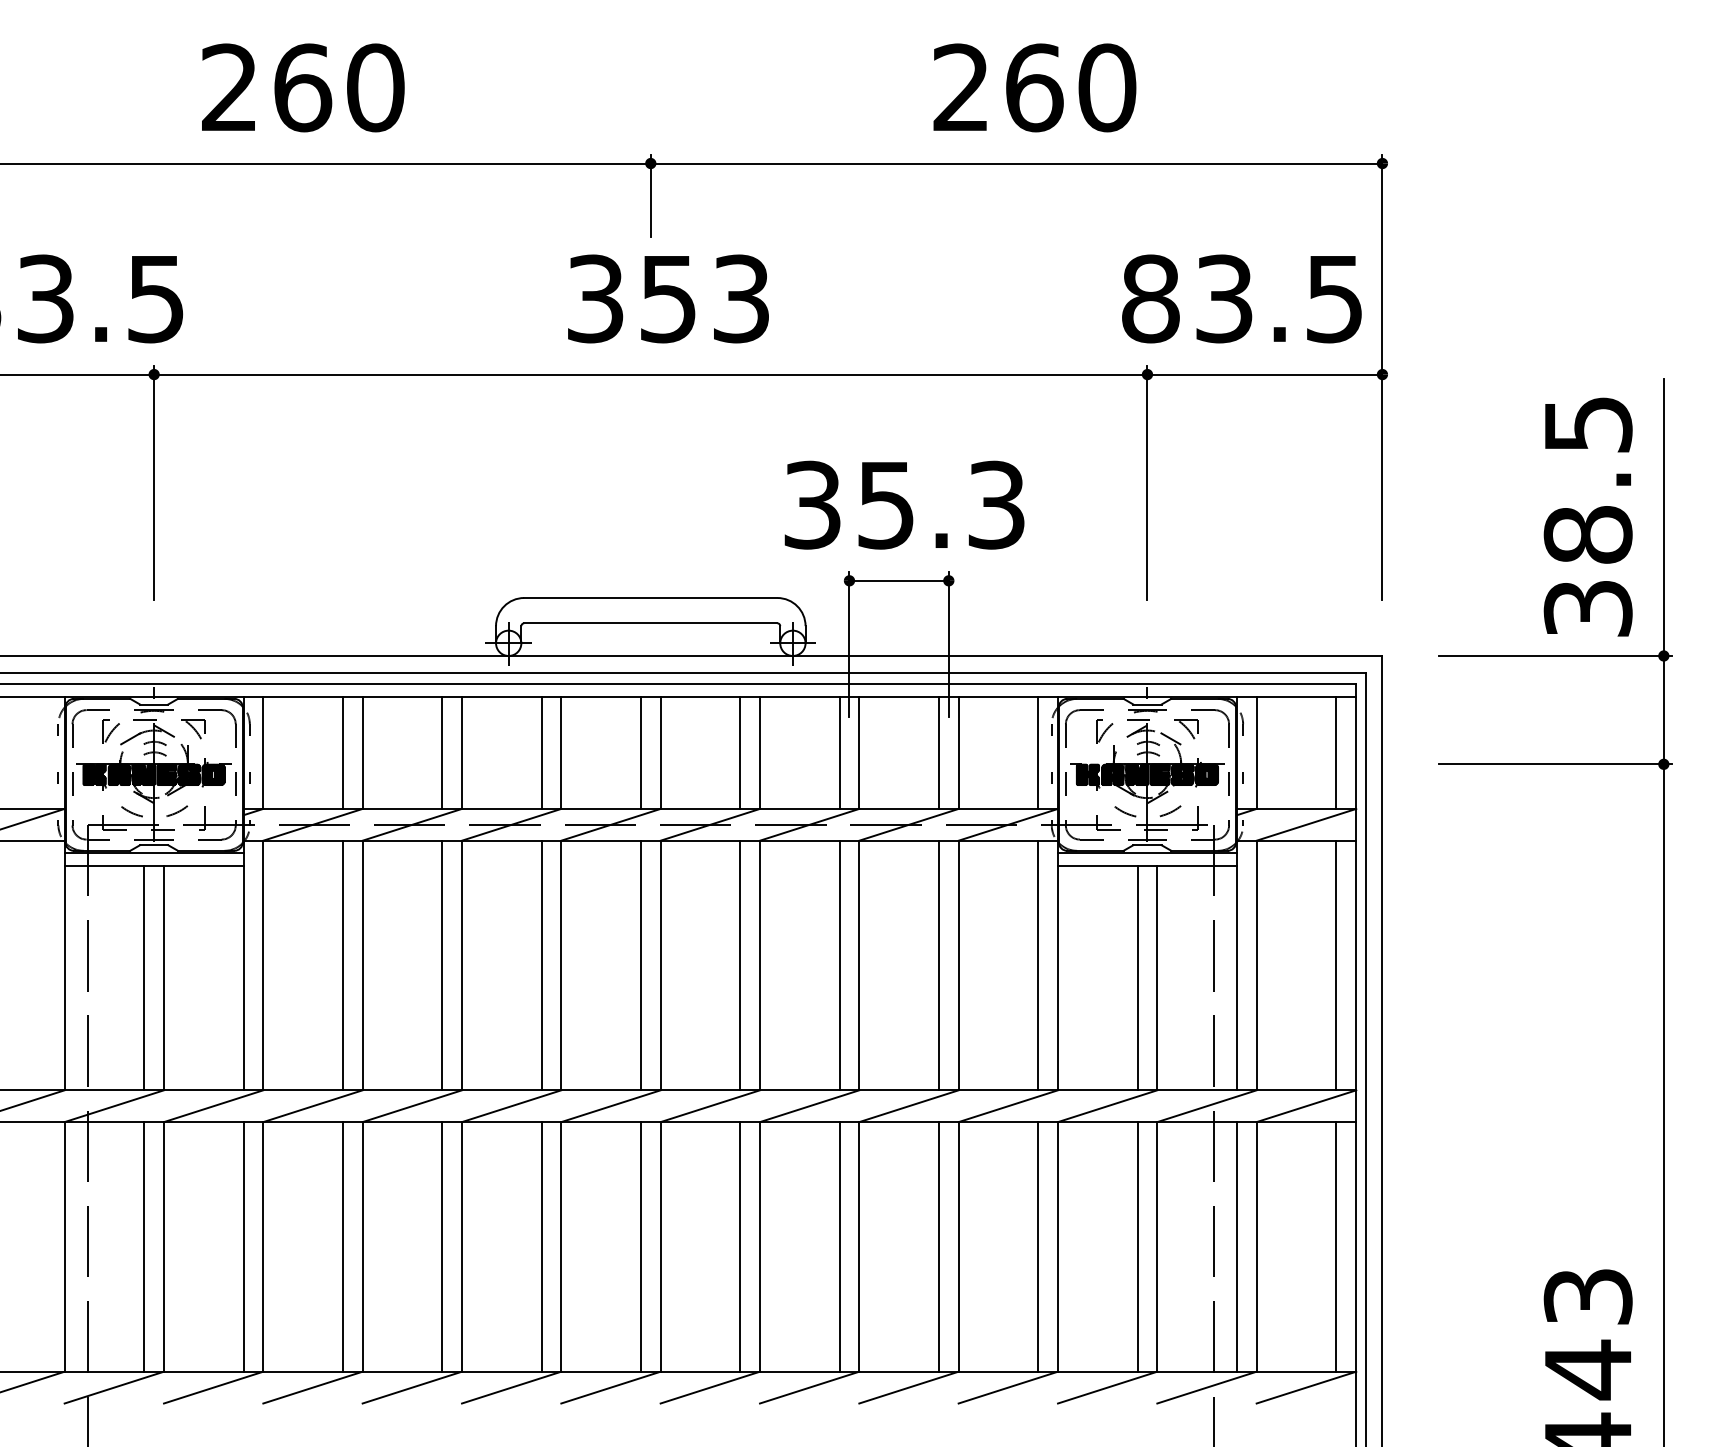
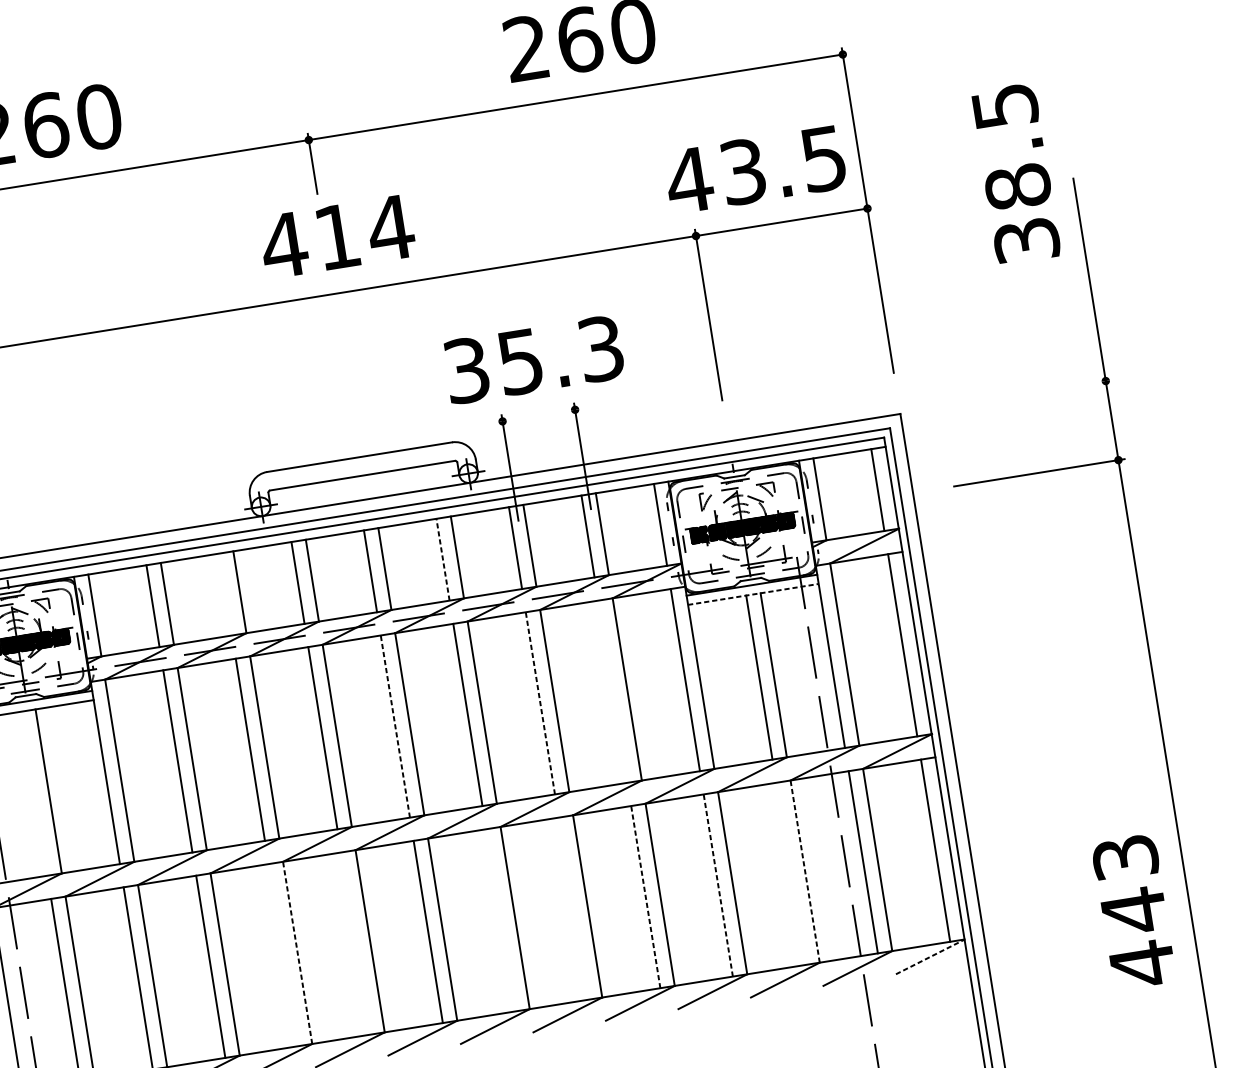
text: (668, 298) -> (337, 236), 353 -> 414
text: (1150, 298) -> (689, 180), 83.5 -> 43.5
text: (1587, 516) -> (1015, 173), moved
line: (898, 580) -> (538, 415), removed
line: (1555, 655) -> (1026, 393), removed
line: (442, 752) -> (225, 594), removed
line: (740, 752) -> (443, 559), solid -> dashed
line: (1147, 865) -> (753, 594), solid -> dashed
line: (640, 965) -> (395, 726), solid -> dashed
line: (839, 965) -> (540, 703), solid -> dashed
line: (938, 965) -> (612, 691), removed
line: (144, 977) -> (34, 793), removed
line: (442, 1246) -> (283, 954), removed
line: (461, 1246) -> (297, 952), solid -> dashed
line: (541, 1246) -> (355, 943), removed
line: (740, 1246) -> (500, 920), removed
line: (839, 1246) -> (573, 908), removed
line: (938, 1246) -> (645, 896), solid -> dashed
line: (1038, 1246) -> (718, 885), solid -> dashed
line: (1137, 1246) -> (790, 873), removed
line: (1157, 1246) -> (805, 871), solid -> dashed
line: (1306, 1387) -> (930, 956), solid -> dashed

